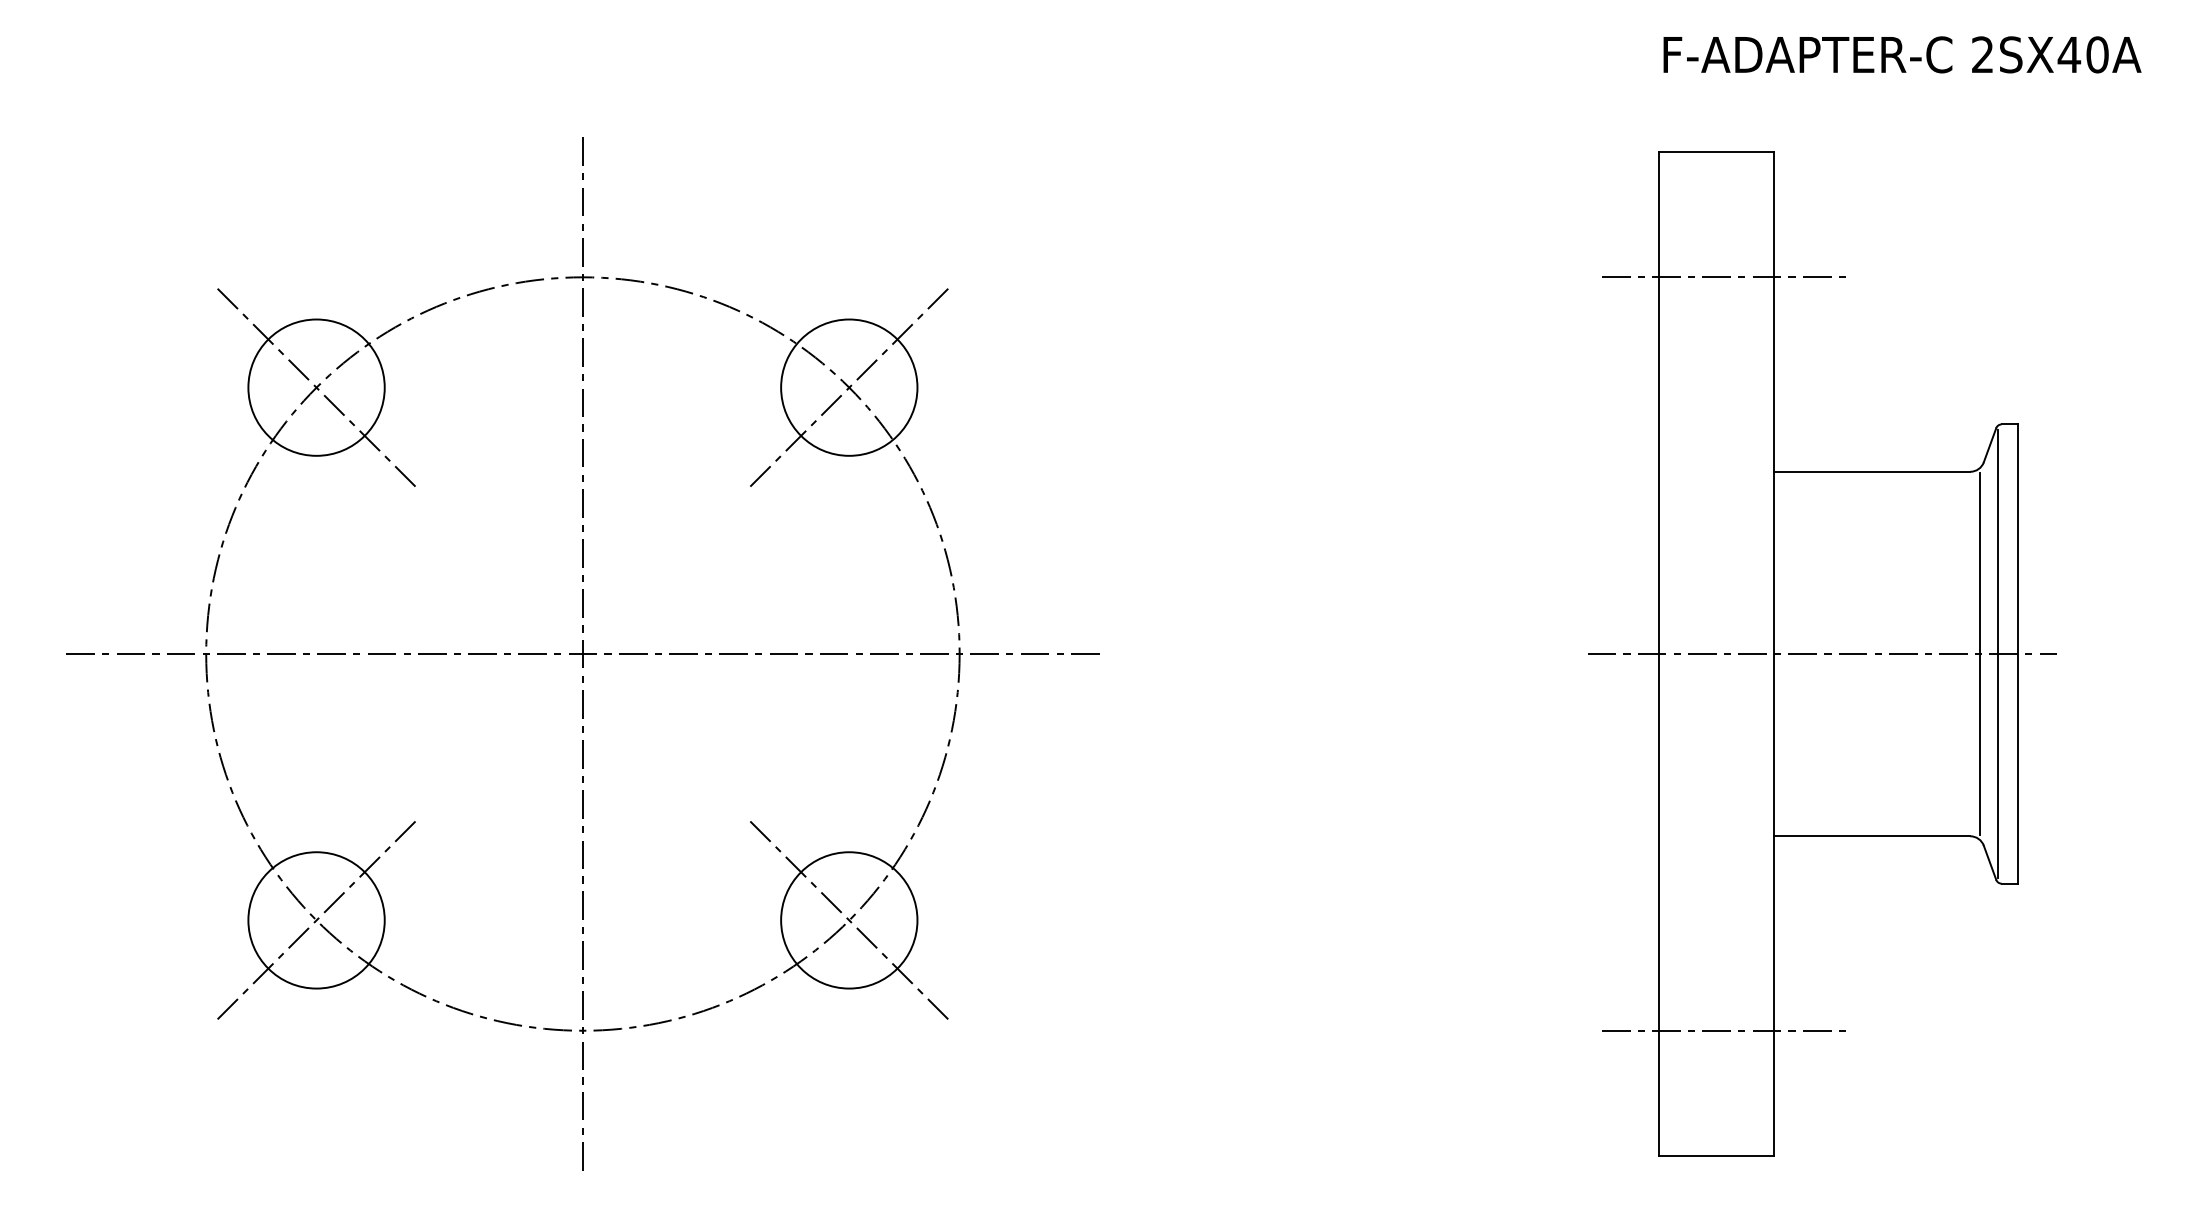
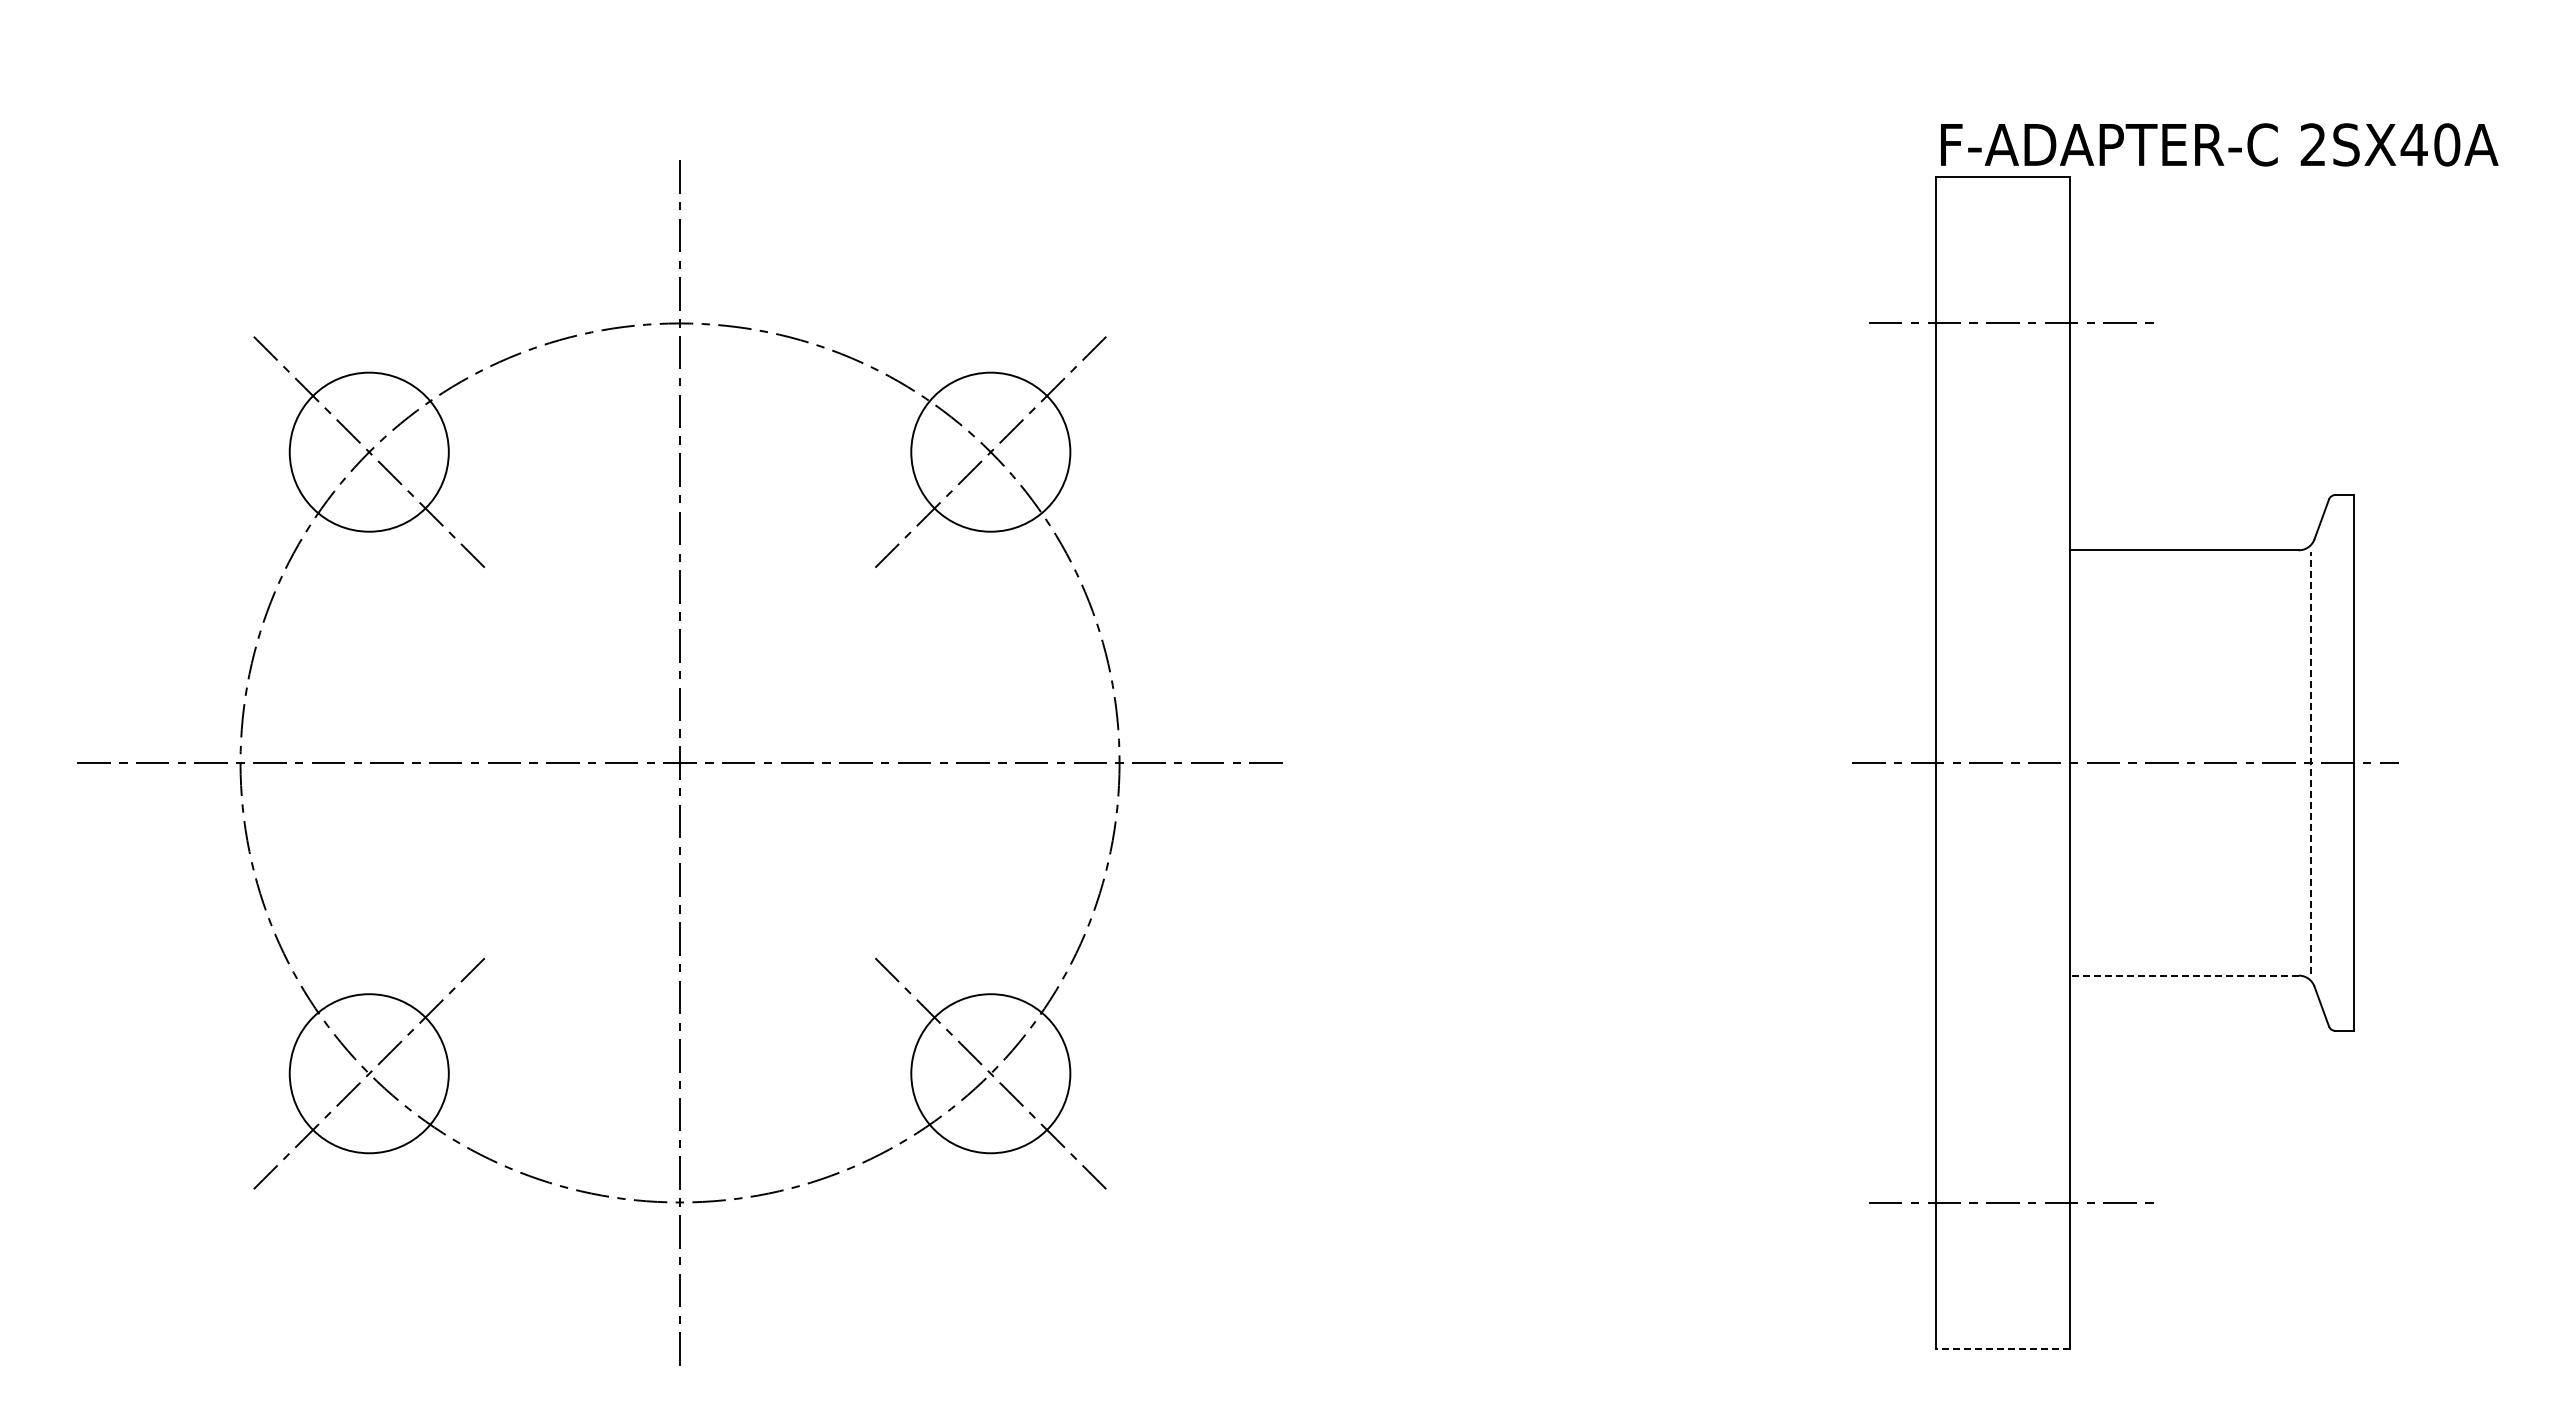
text: (1902, 54) -> (2219, 144), moved
line: (1980, 653) -> (2310, 762), solid -> dashed
line: (1997, 653) -> (2330, 762), removed
line: (1871, 836) -> (2183, 975), solid -> dashed
line: (1716, 1156) -> (2002, 1349), solid -> dashed

